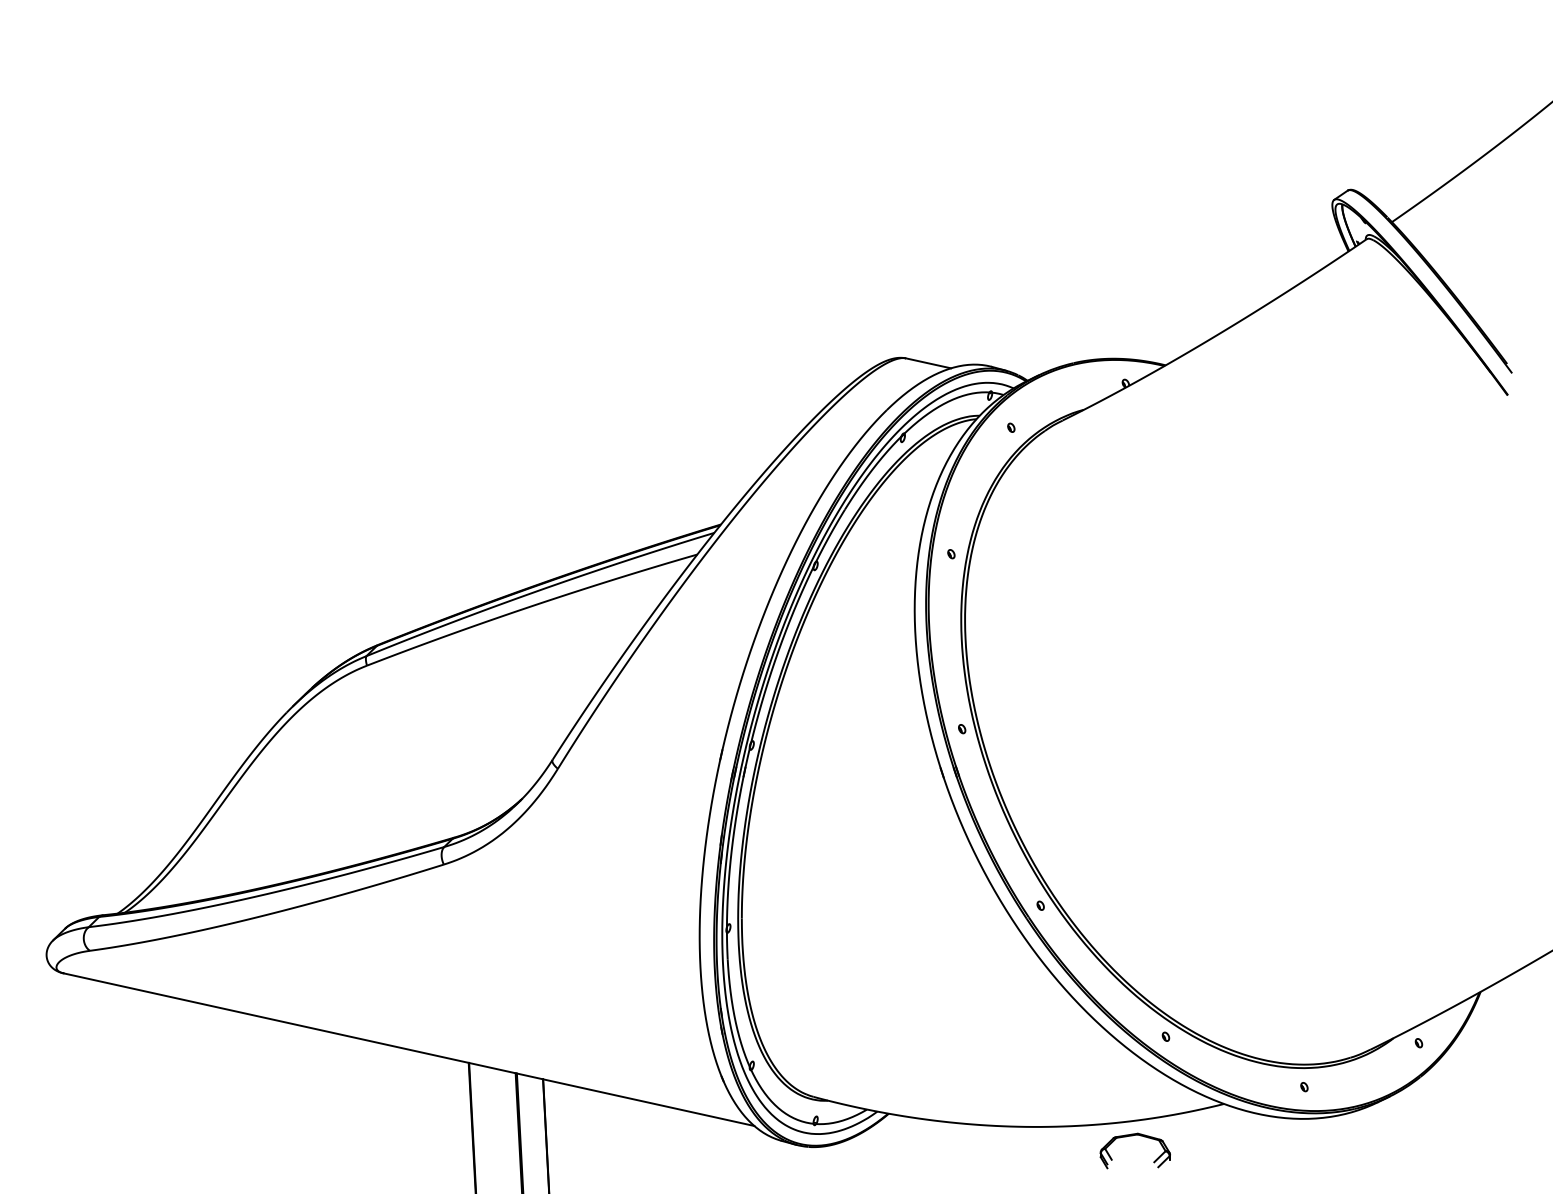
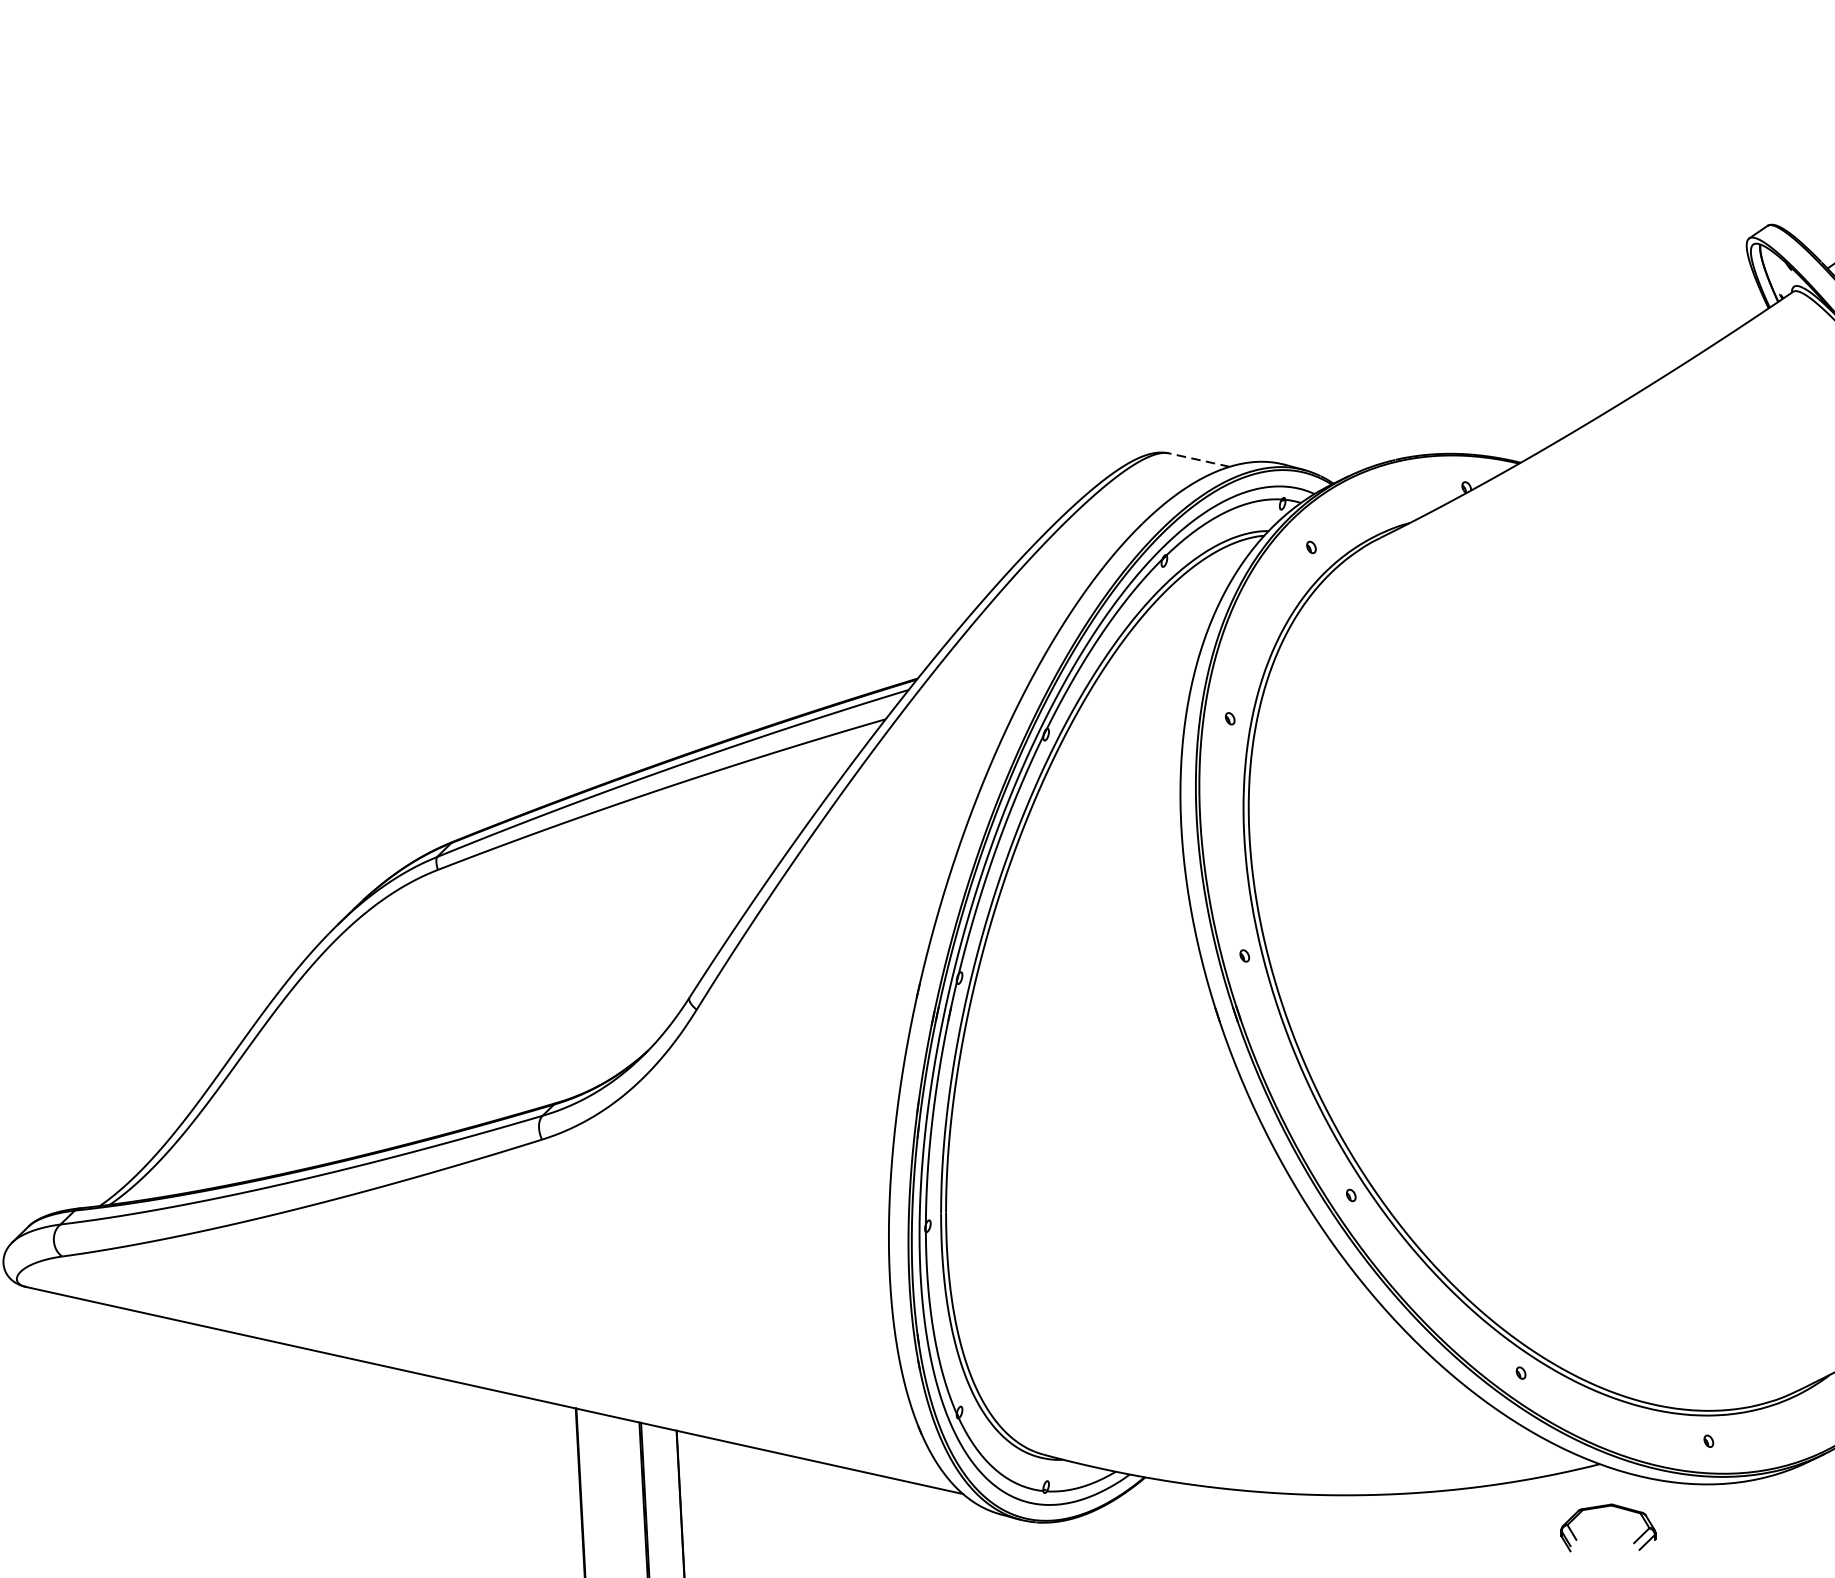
line: (928, 363) -> (1199, 460), solid -> dashed
part: (1132, 1136) -> (1604, 1508), moved

